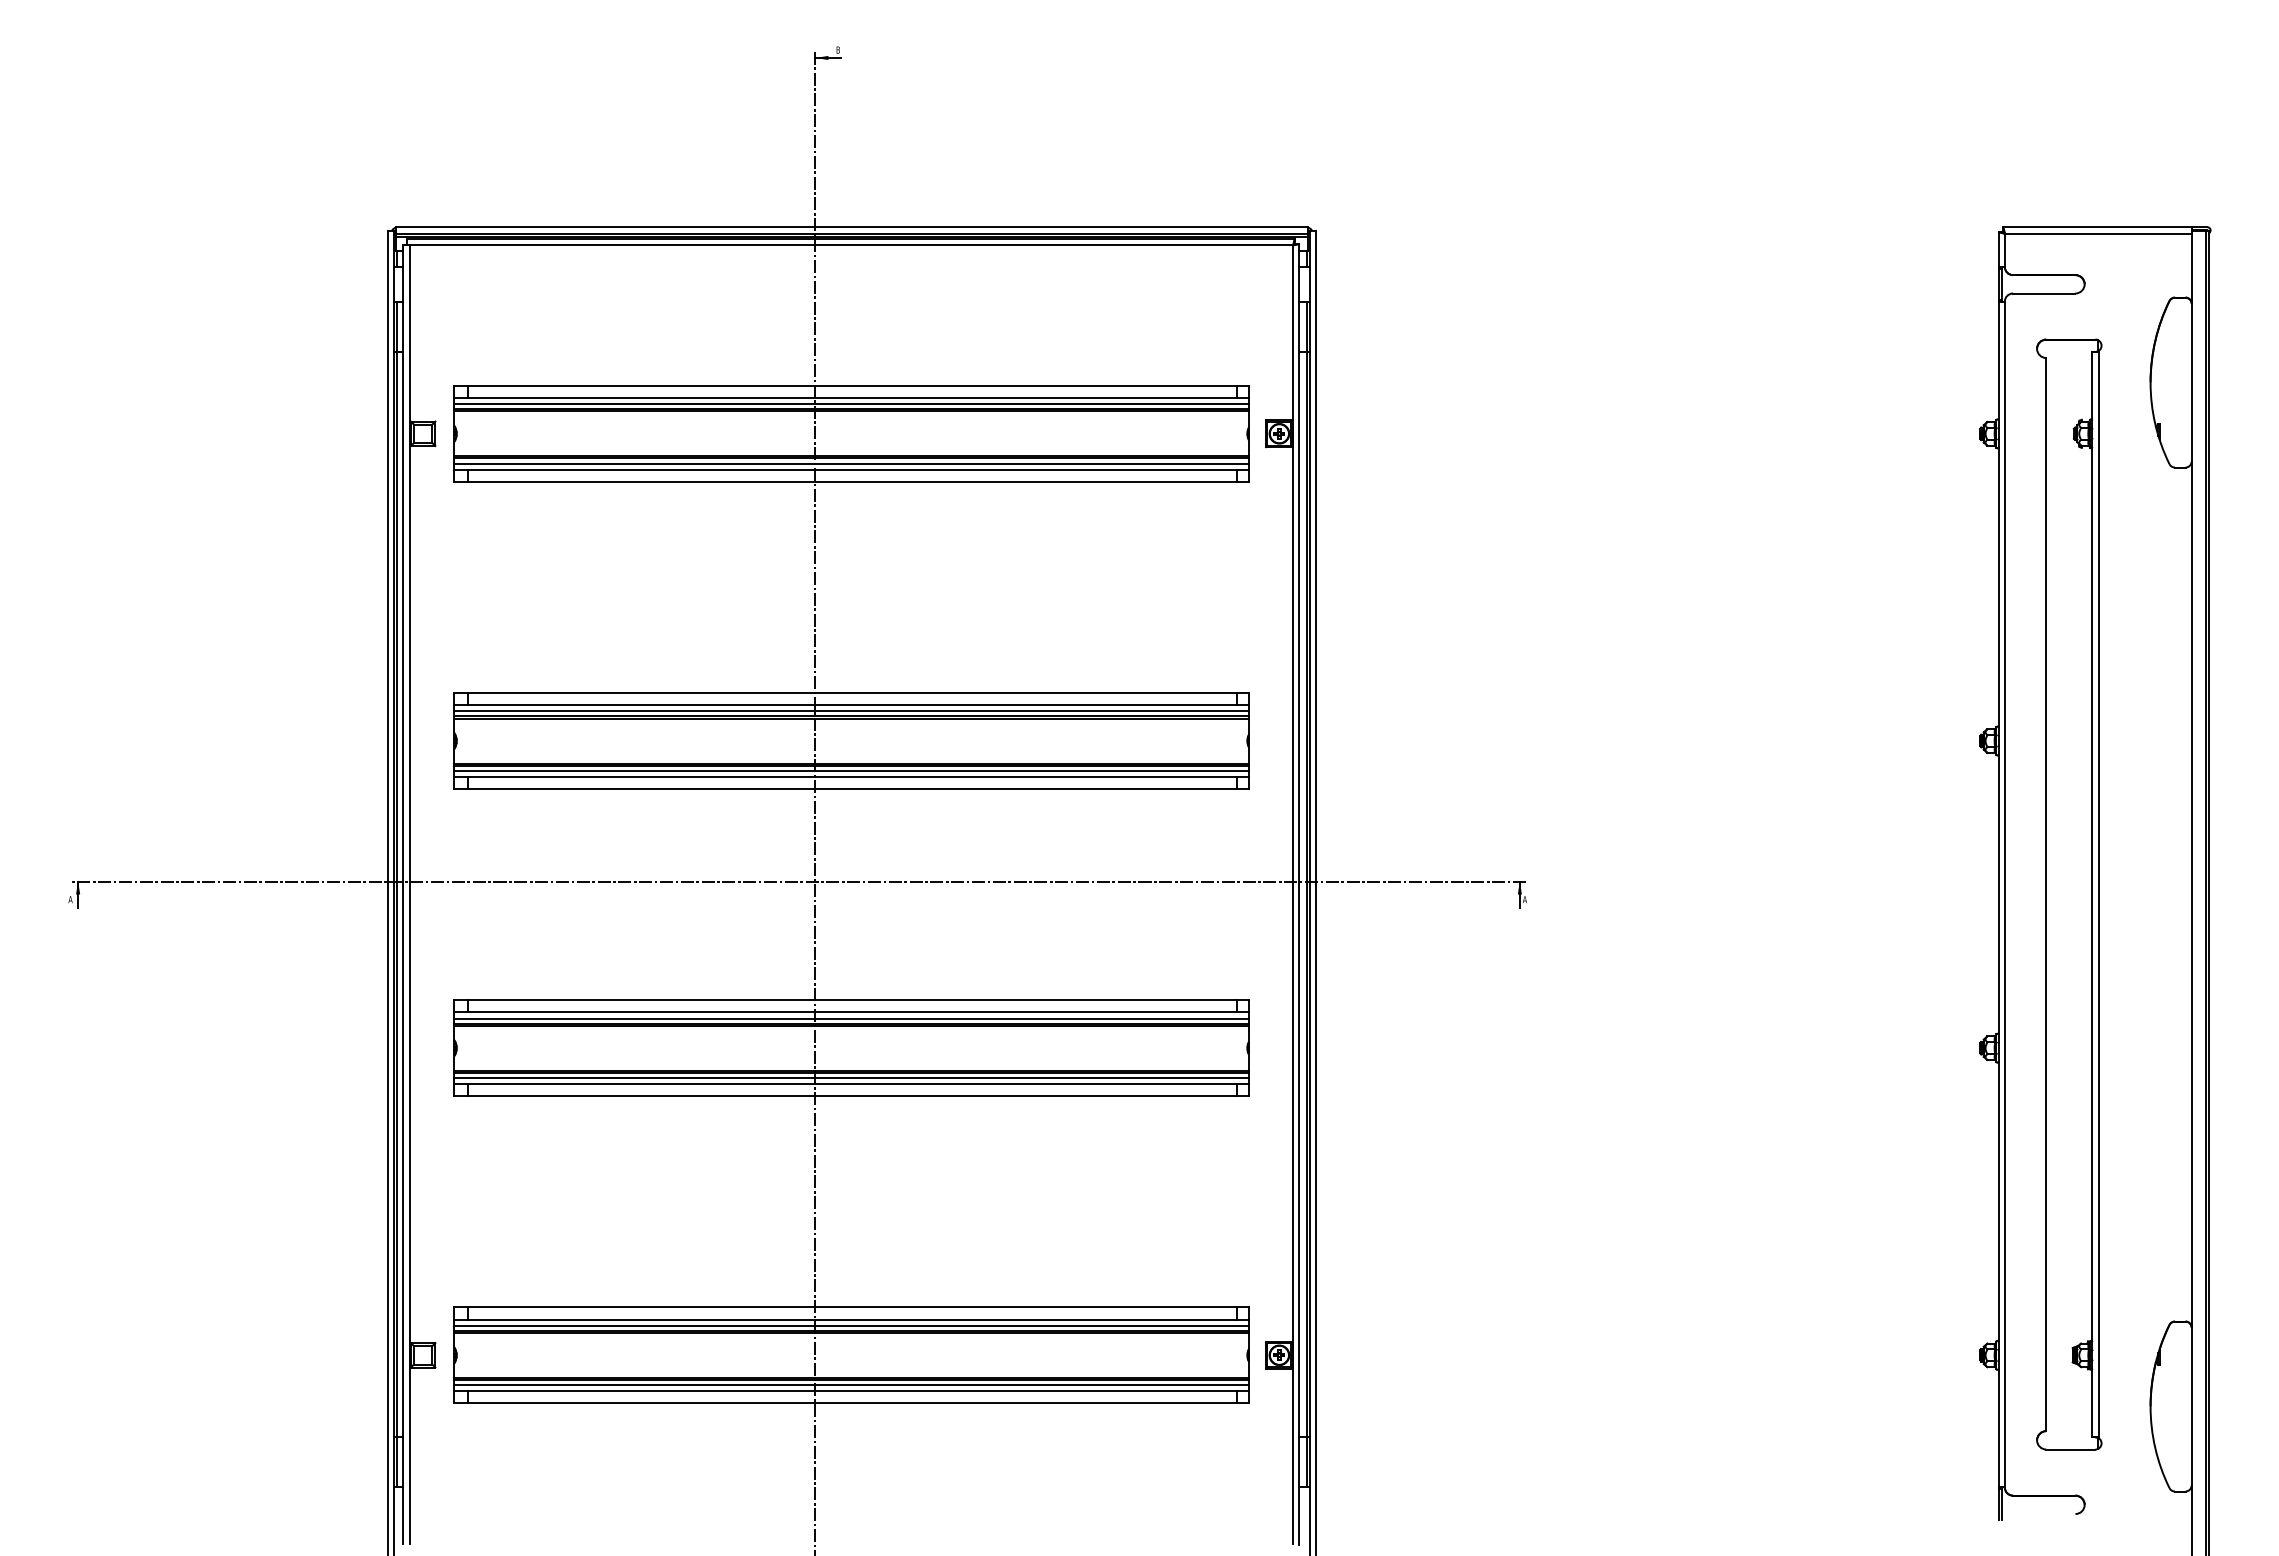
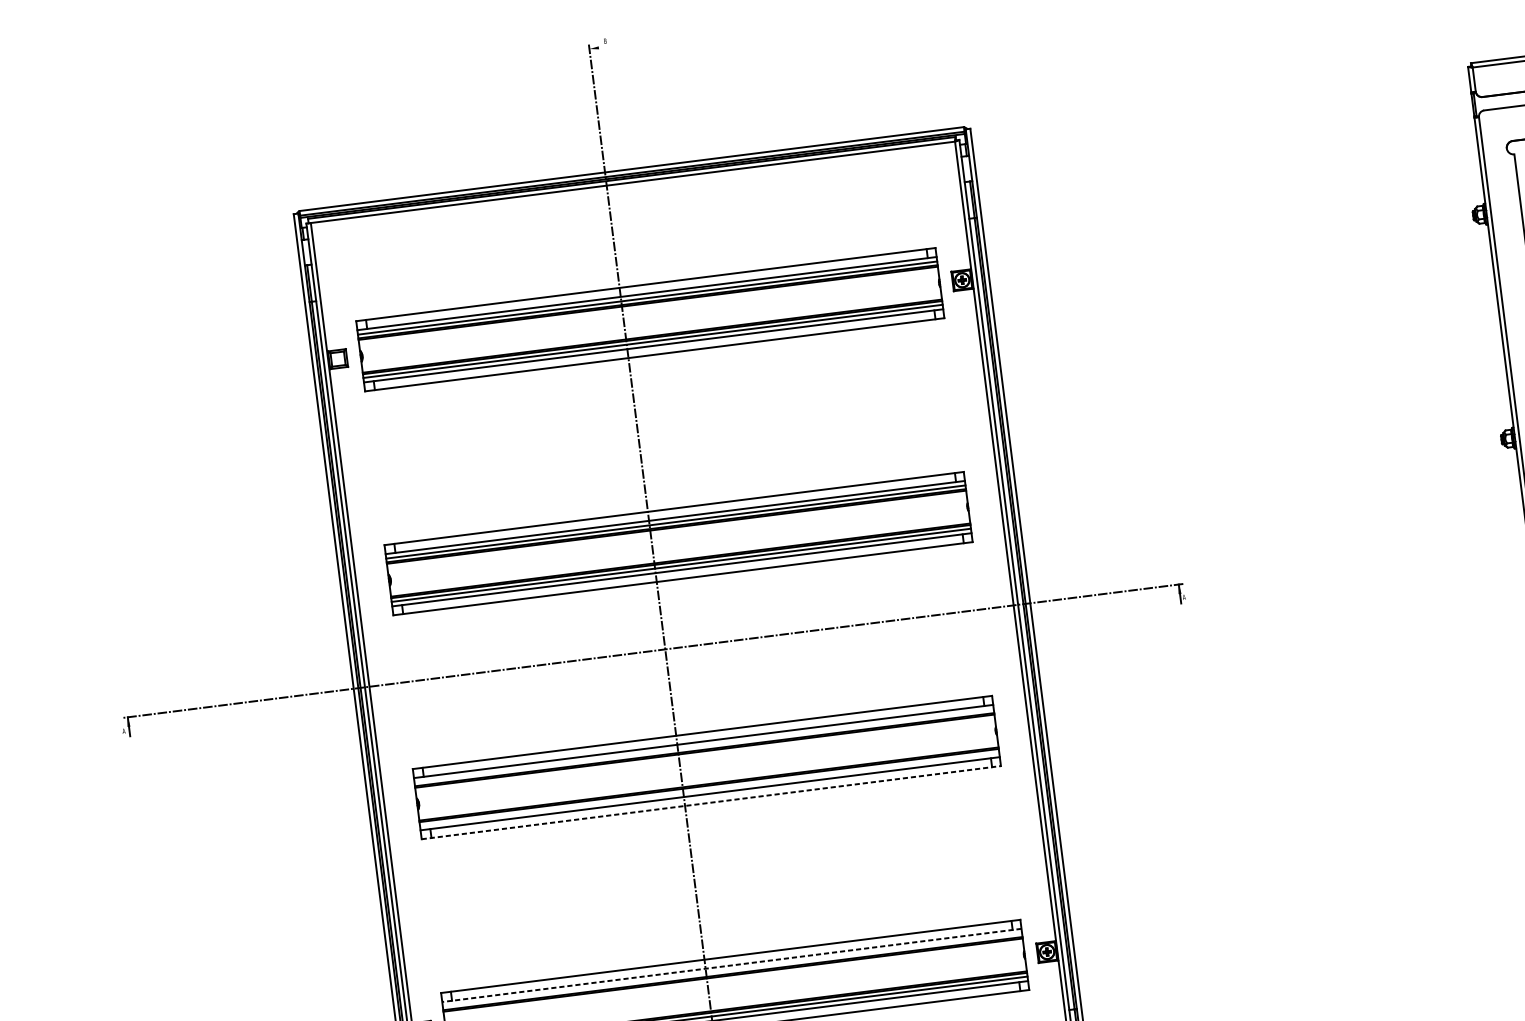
line: (828, 57) -> (598, 47), removed
line: (851, 1018) -> (704, 745), removed
line: (851, 1077) -> (709, 788), removed
line: (851, 1096) -> (711, 802), solid -> dashed
line: (850, 1319) -> (731, 965), solid -> dashed
line: (851, 1325) -> (732, 969), removed

